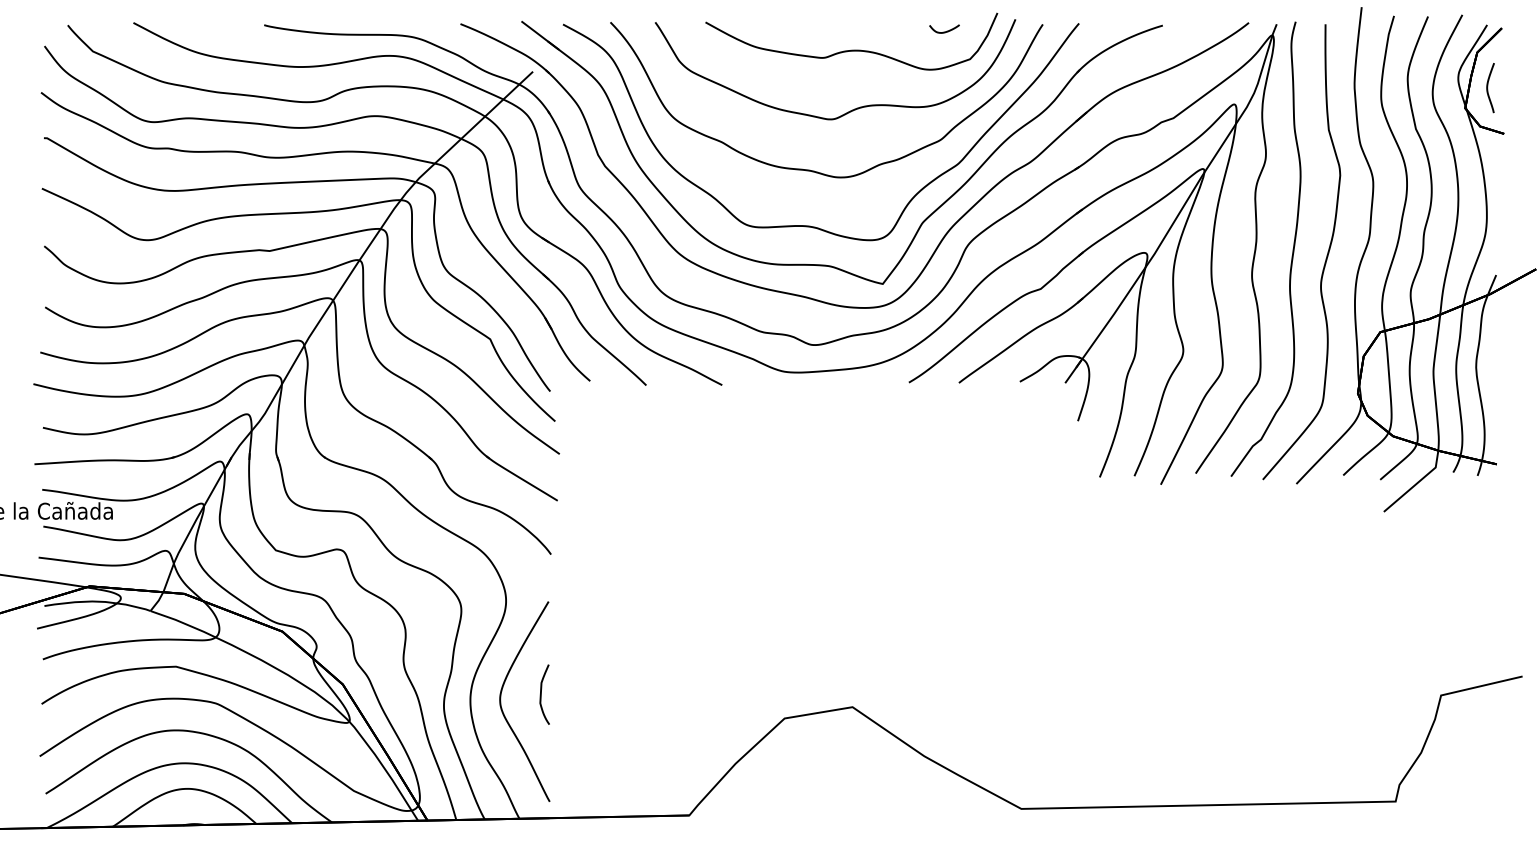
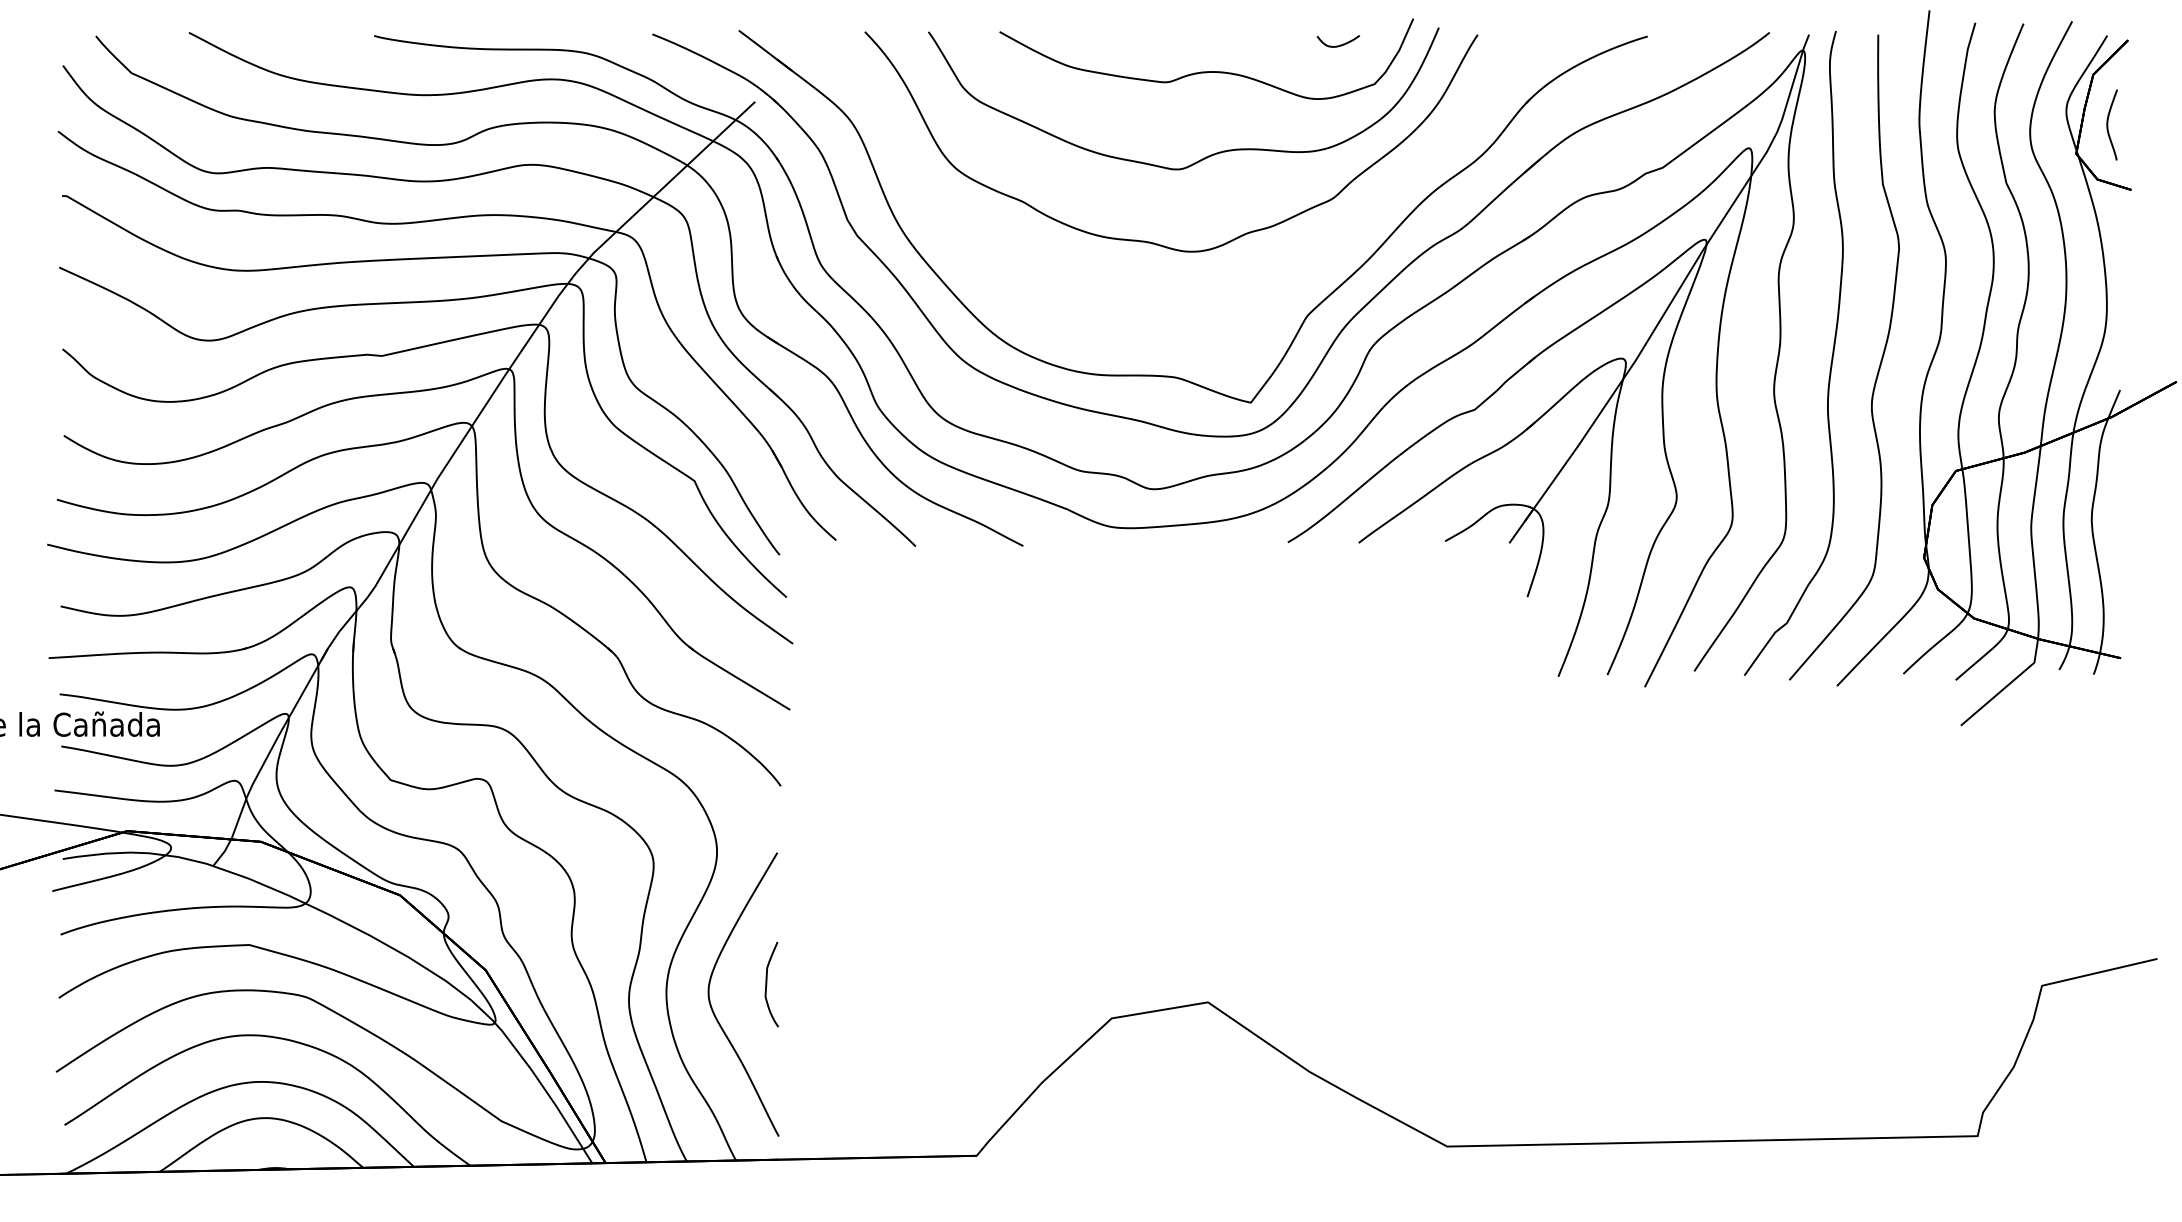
part: (810, 225) -> (1148, 319), removed

